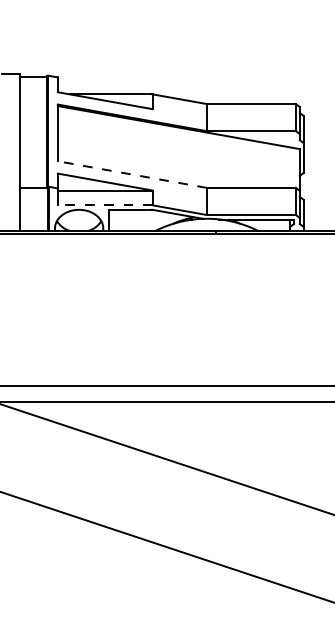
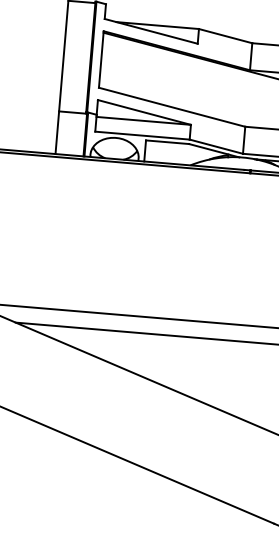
line: (132, 174) -> (172, 107), dashed -> solid
line: (104, 205) -> (141, 135), dashed -> solid

